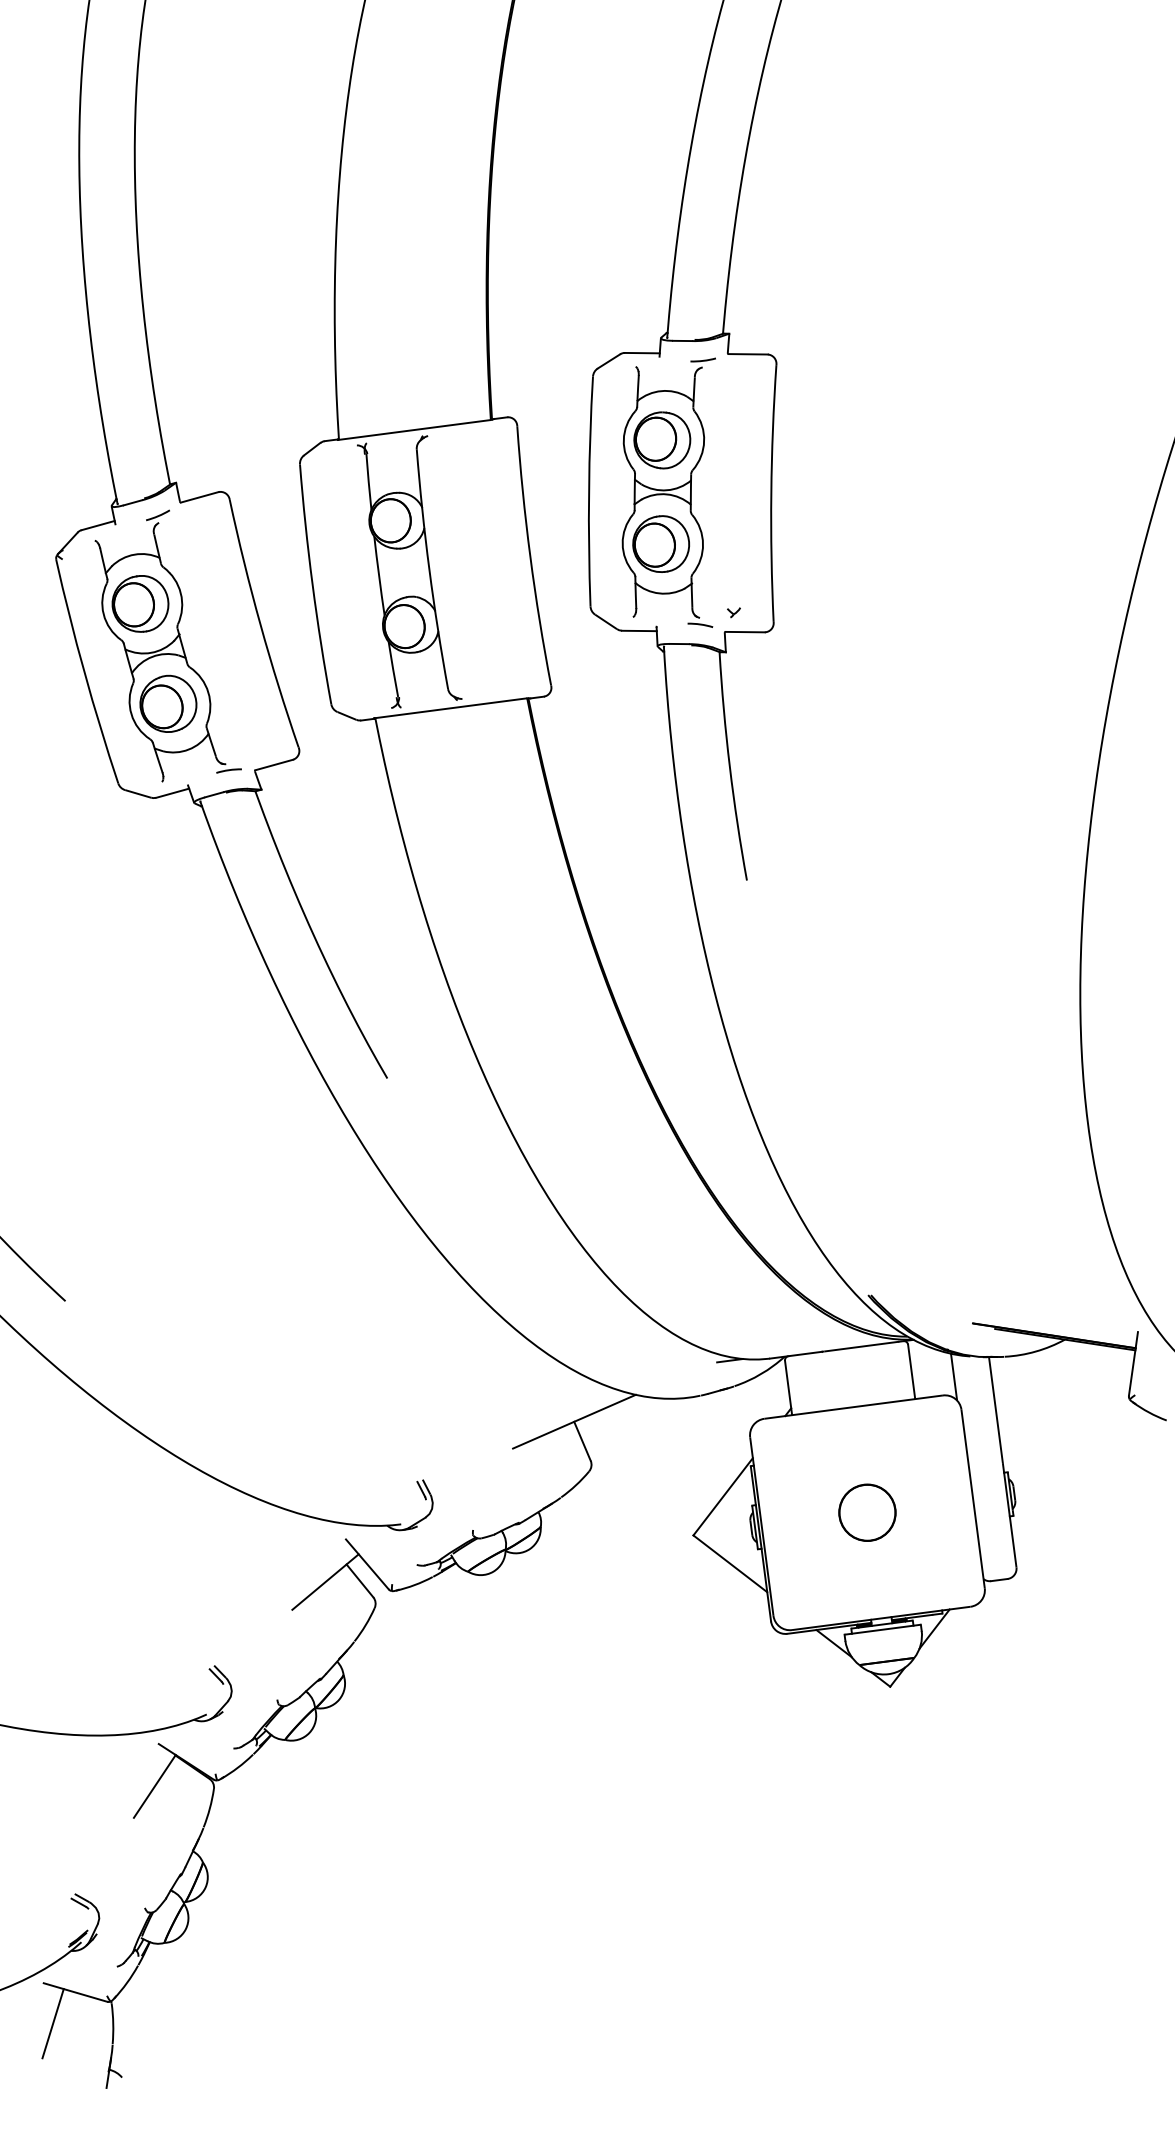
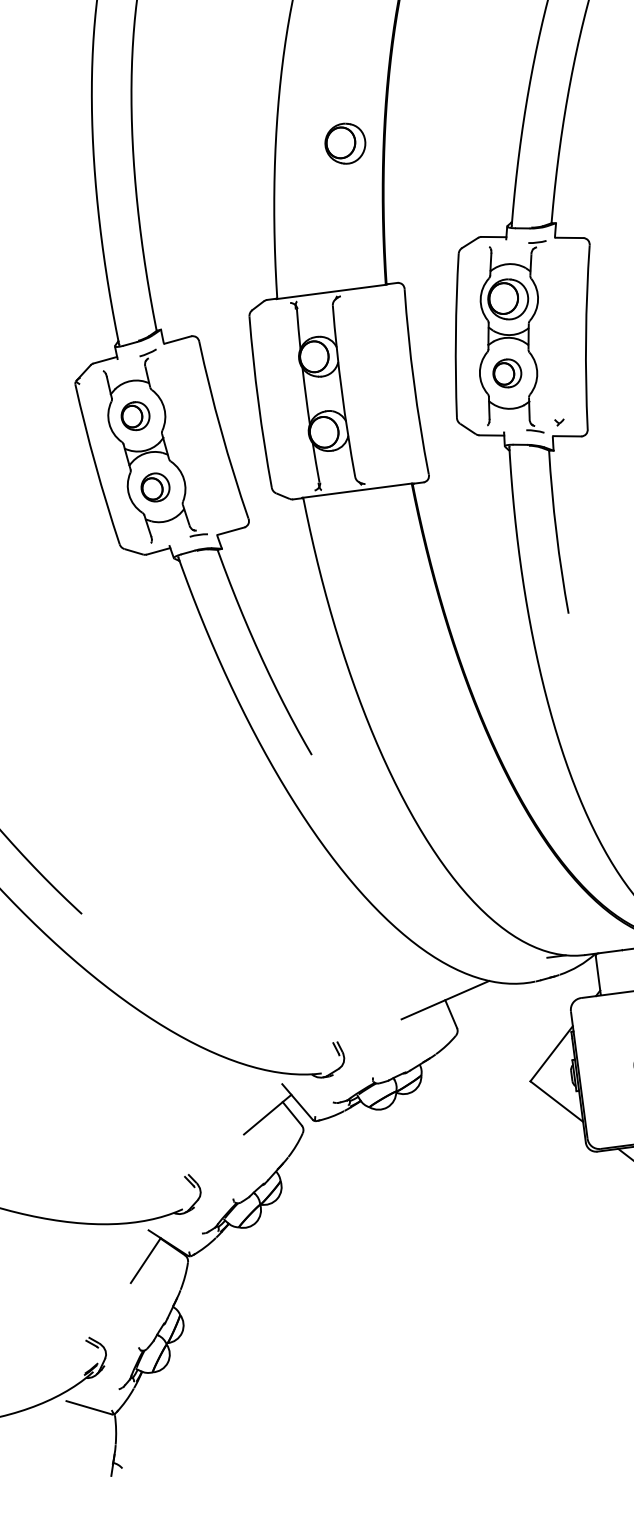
part: (434, 222) -> (345, 143), added
part: (660, 543) -> (506, 373), size x0.7
part: (140, 603) -> (135, 415), size x0.7
part: (168, 703) -> (155, 487), size x0.7
line: (52, 2023) -> (72, 1429), removed

